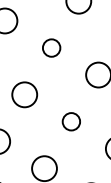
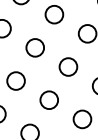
circle: (50, 47) -> (34, 47), size x1.43
circle: (70, 120) -> (48, 99), size x1.43

